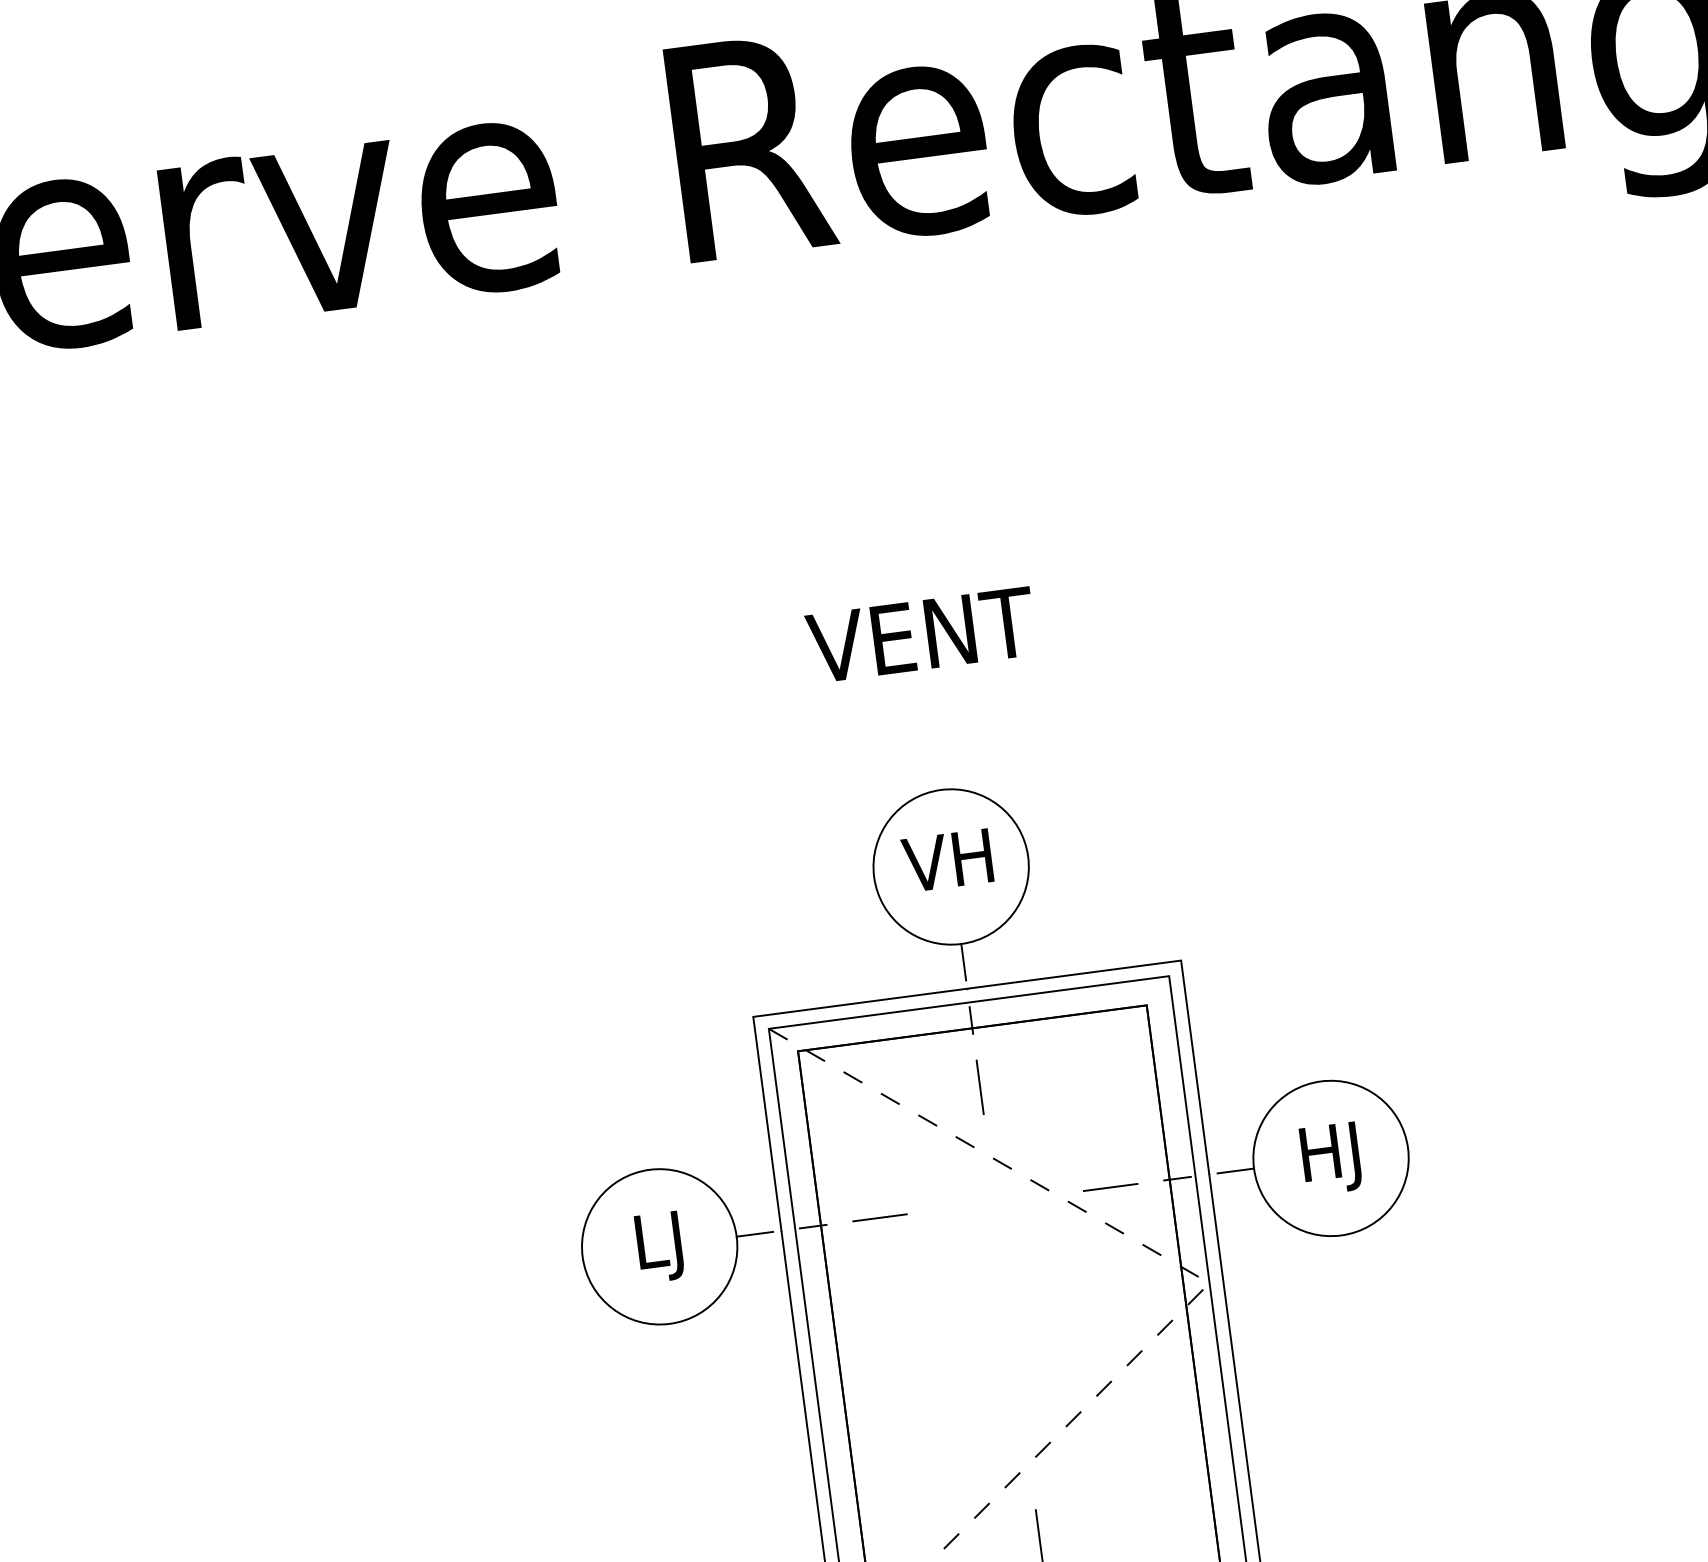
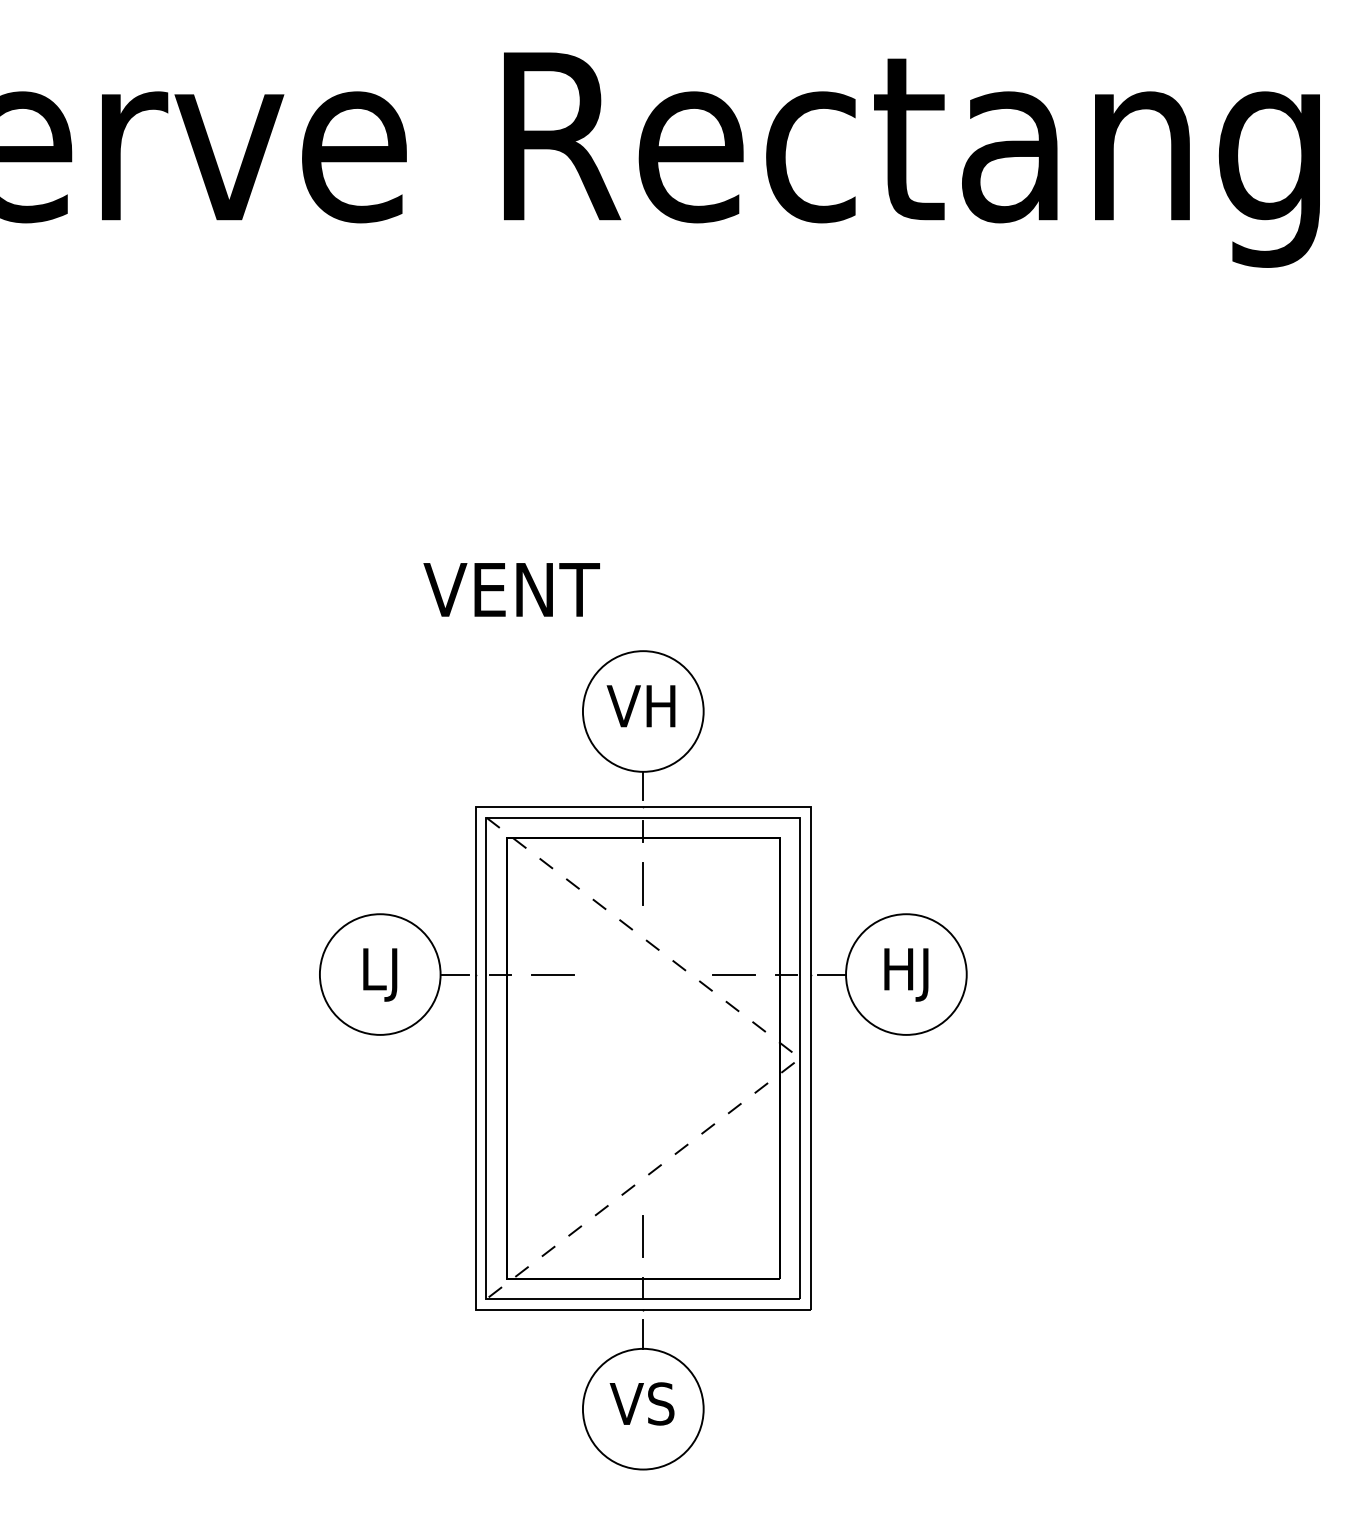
text: (920, 634) -> (511, 589), moved

